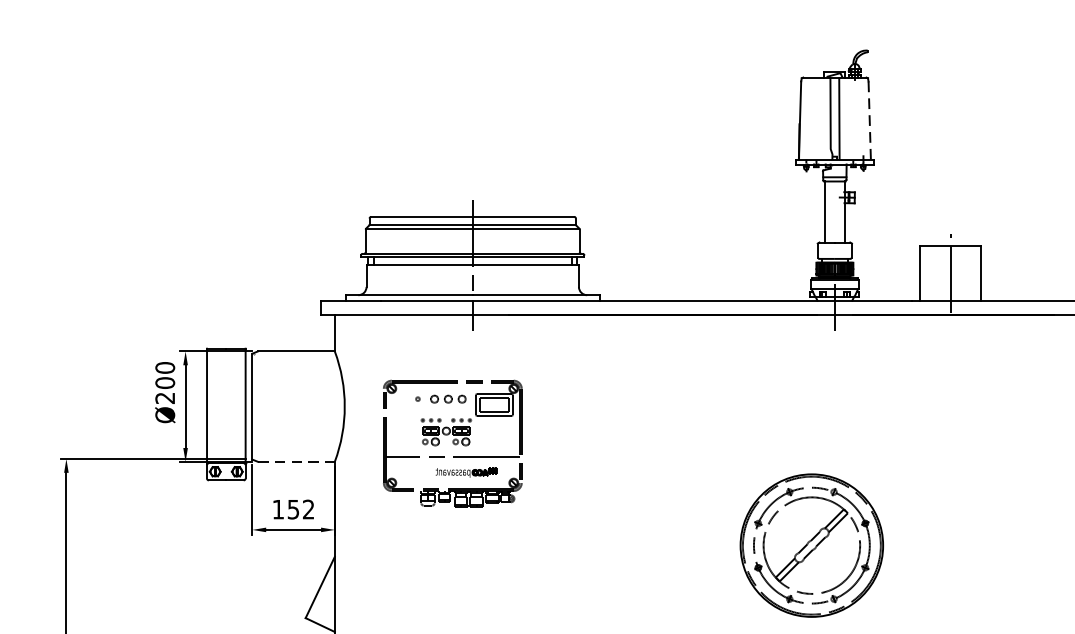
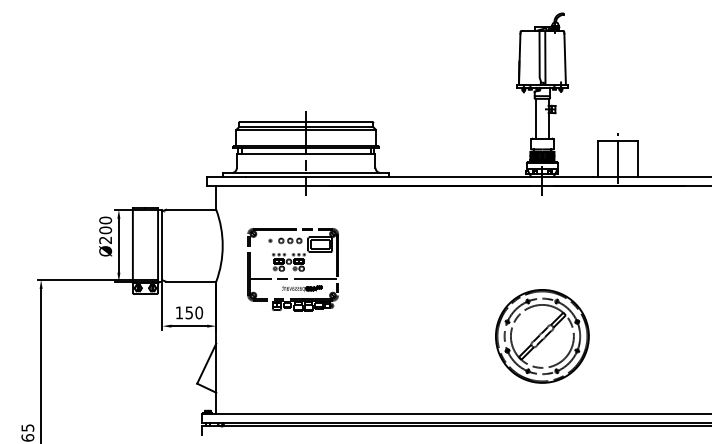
line: (870, 121) -> (565, 59), dashed -> solid
line: (296, 461) -> (191, 281), dashed -> solid
text: (309, 508) -> (199, 312), 152 -> 150
part: (812, 545) -> (542, 336), moved

